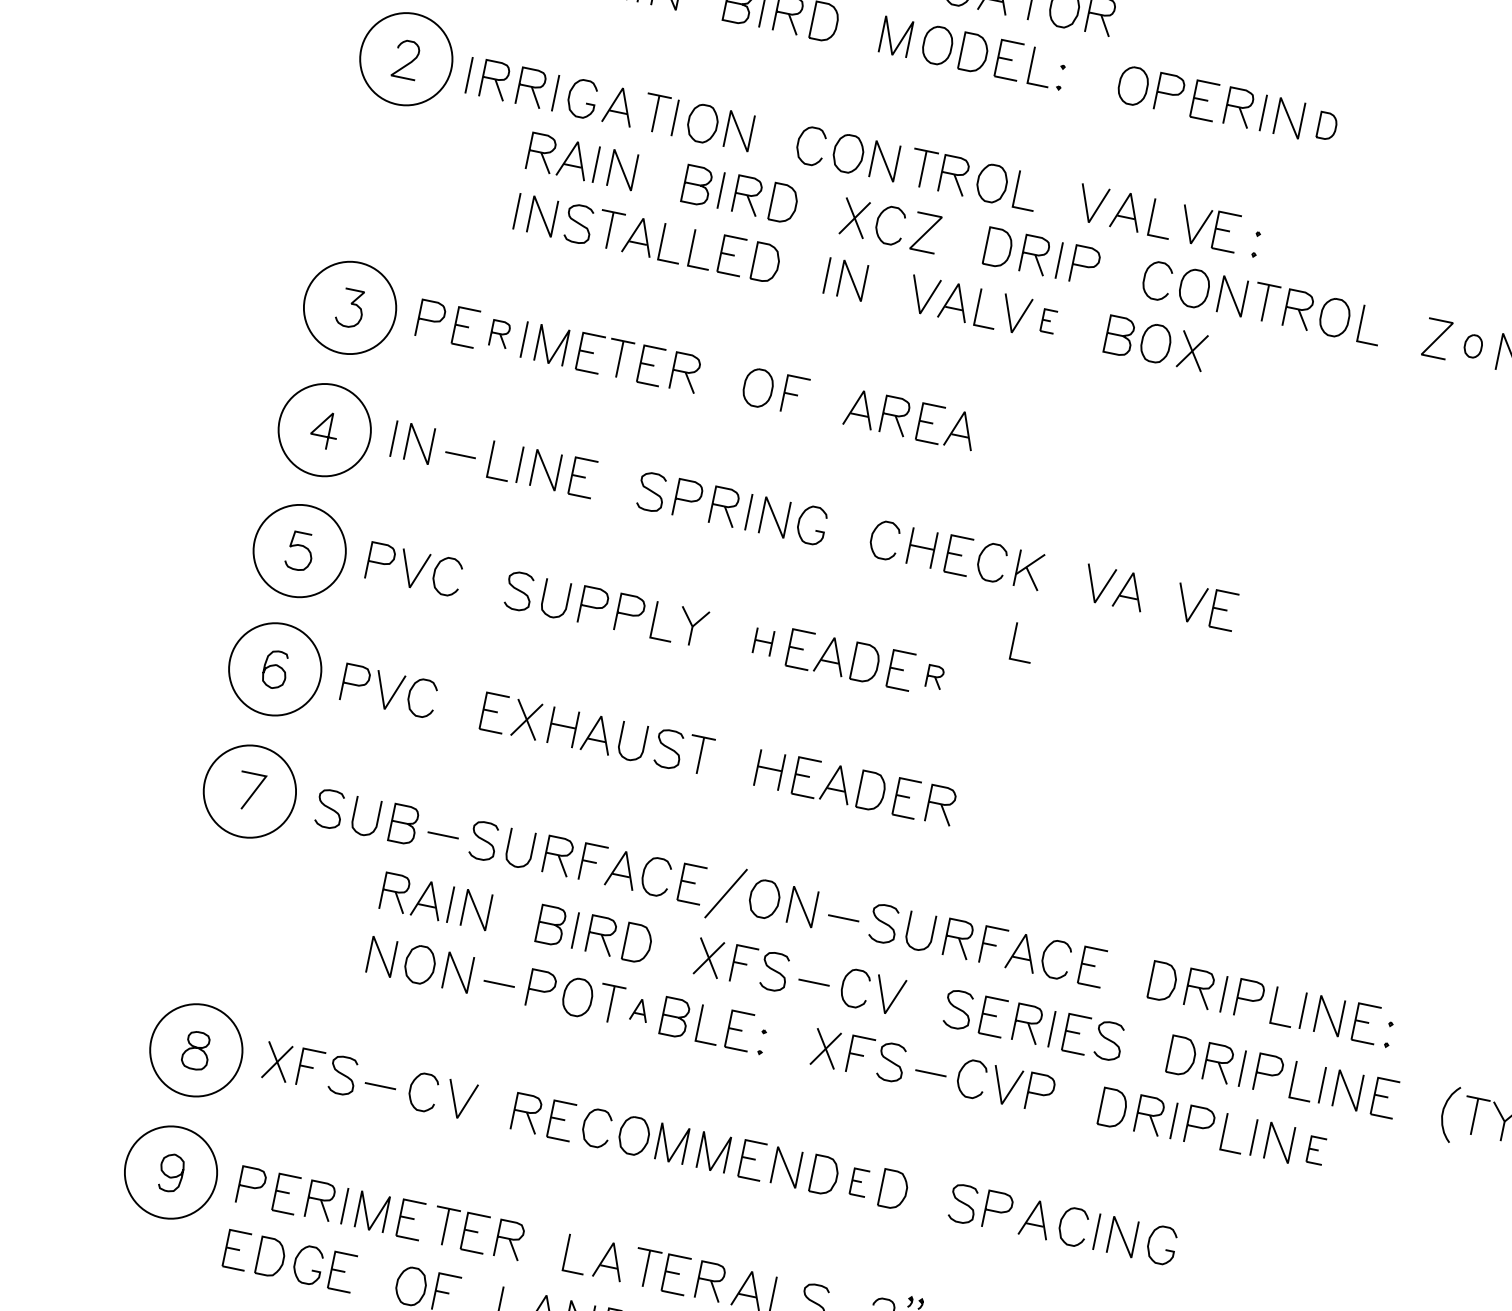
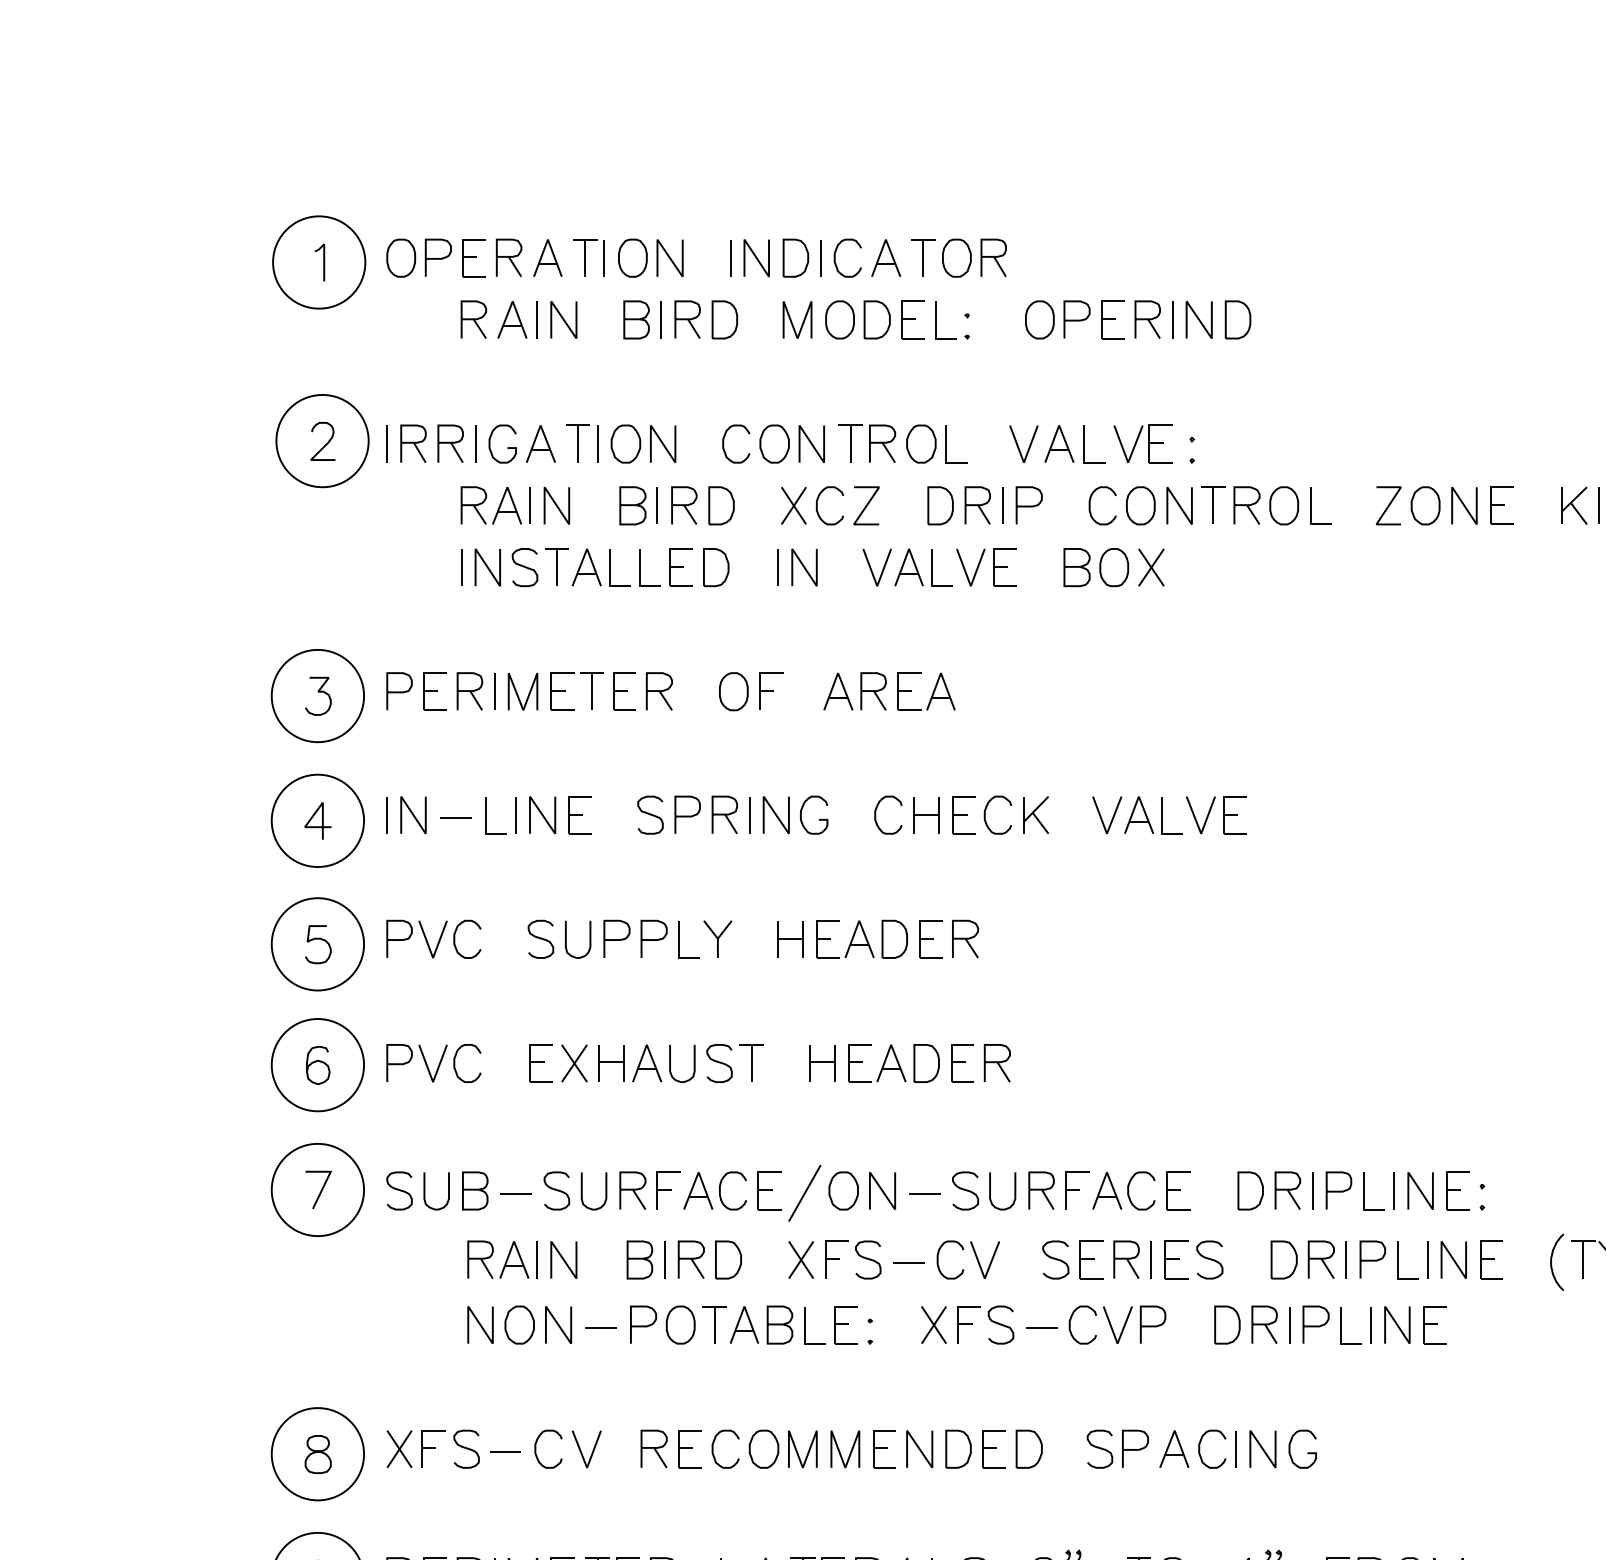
part: (1326, 125) -> (1237, 319), size x1.43
part: (1048, 321) -> (1004, 567), size x1.67
part: (499, 334) -> (469, 691), size x1.43
part: (1473, 345) -> (1425, 505), size x1.67
line: (1013, 640) -> (1162, 815), moved
part: (763, 642) -> (790, 939), size x1.43
part: (935, 676) -> (965, 938), size x1.67
part: (639, 1009) -> (743, 1324), size x1.67
part: (1315, 1150) -> (1434, 1325), size x1.43
part: (858, 1182) -> (993, 1449), size x1.43

